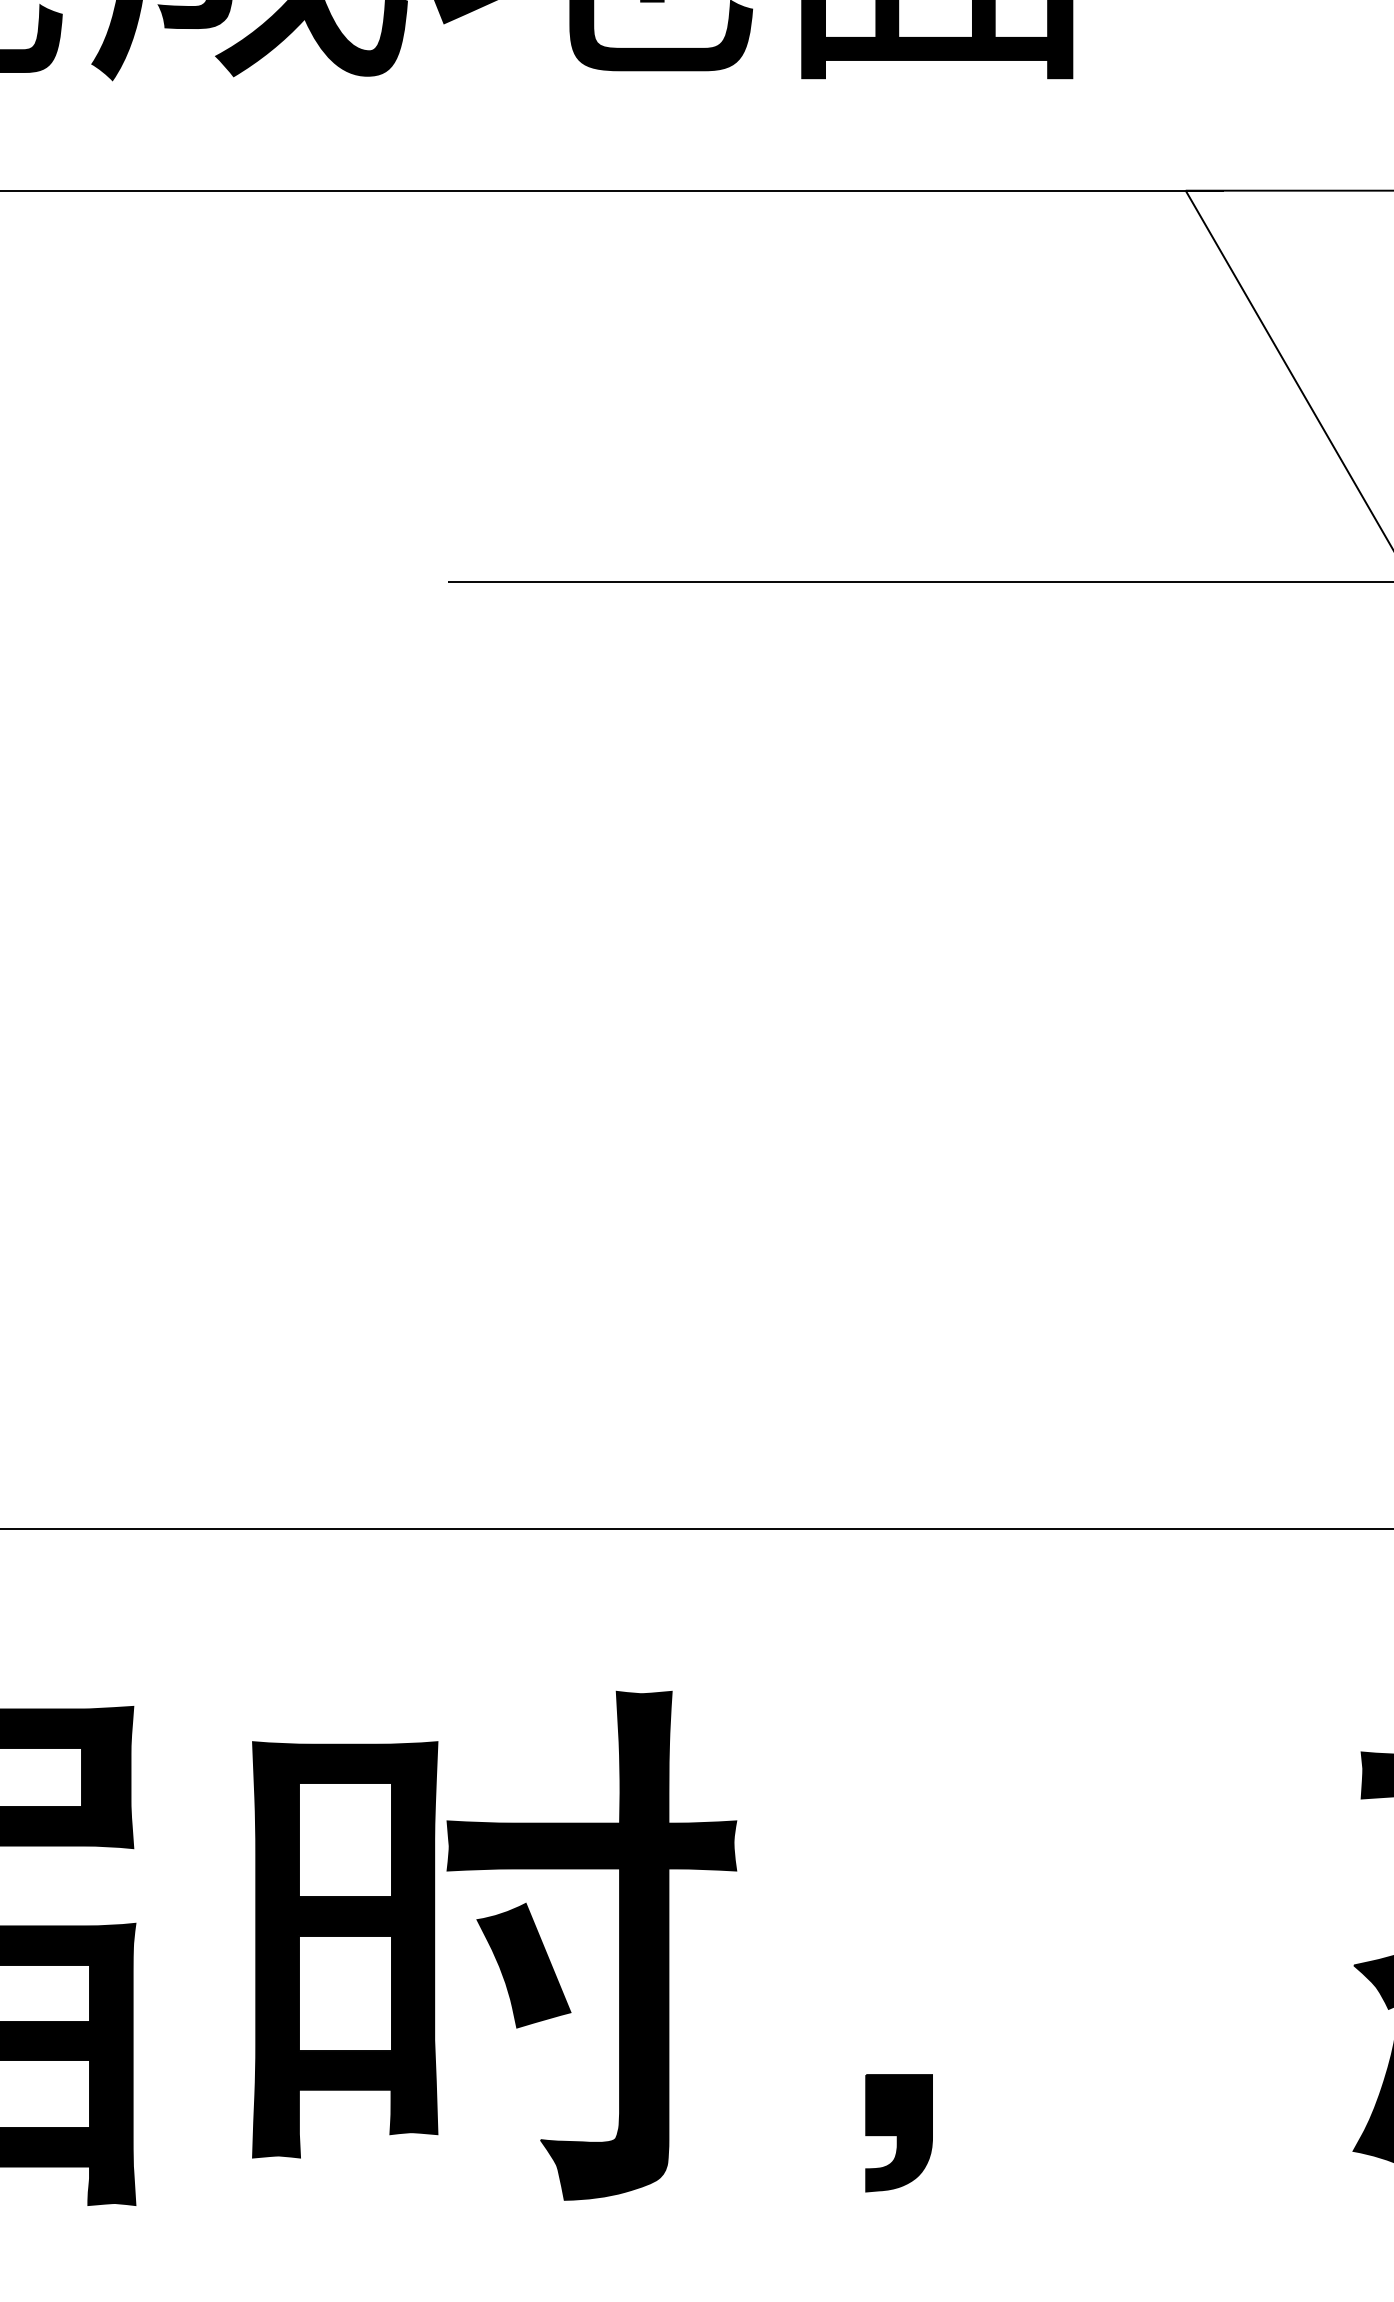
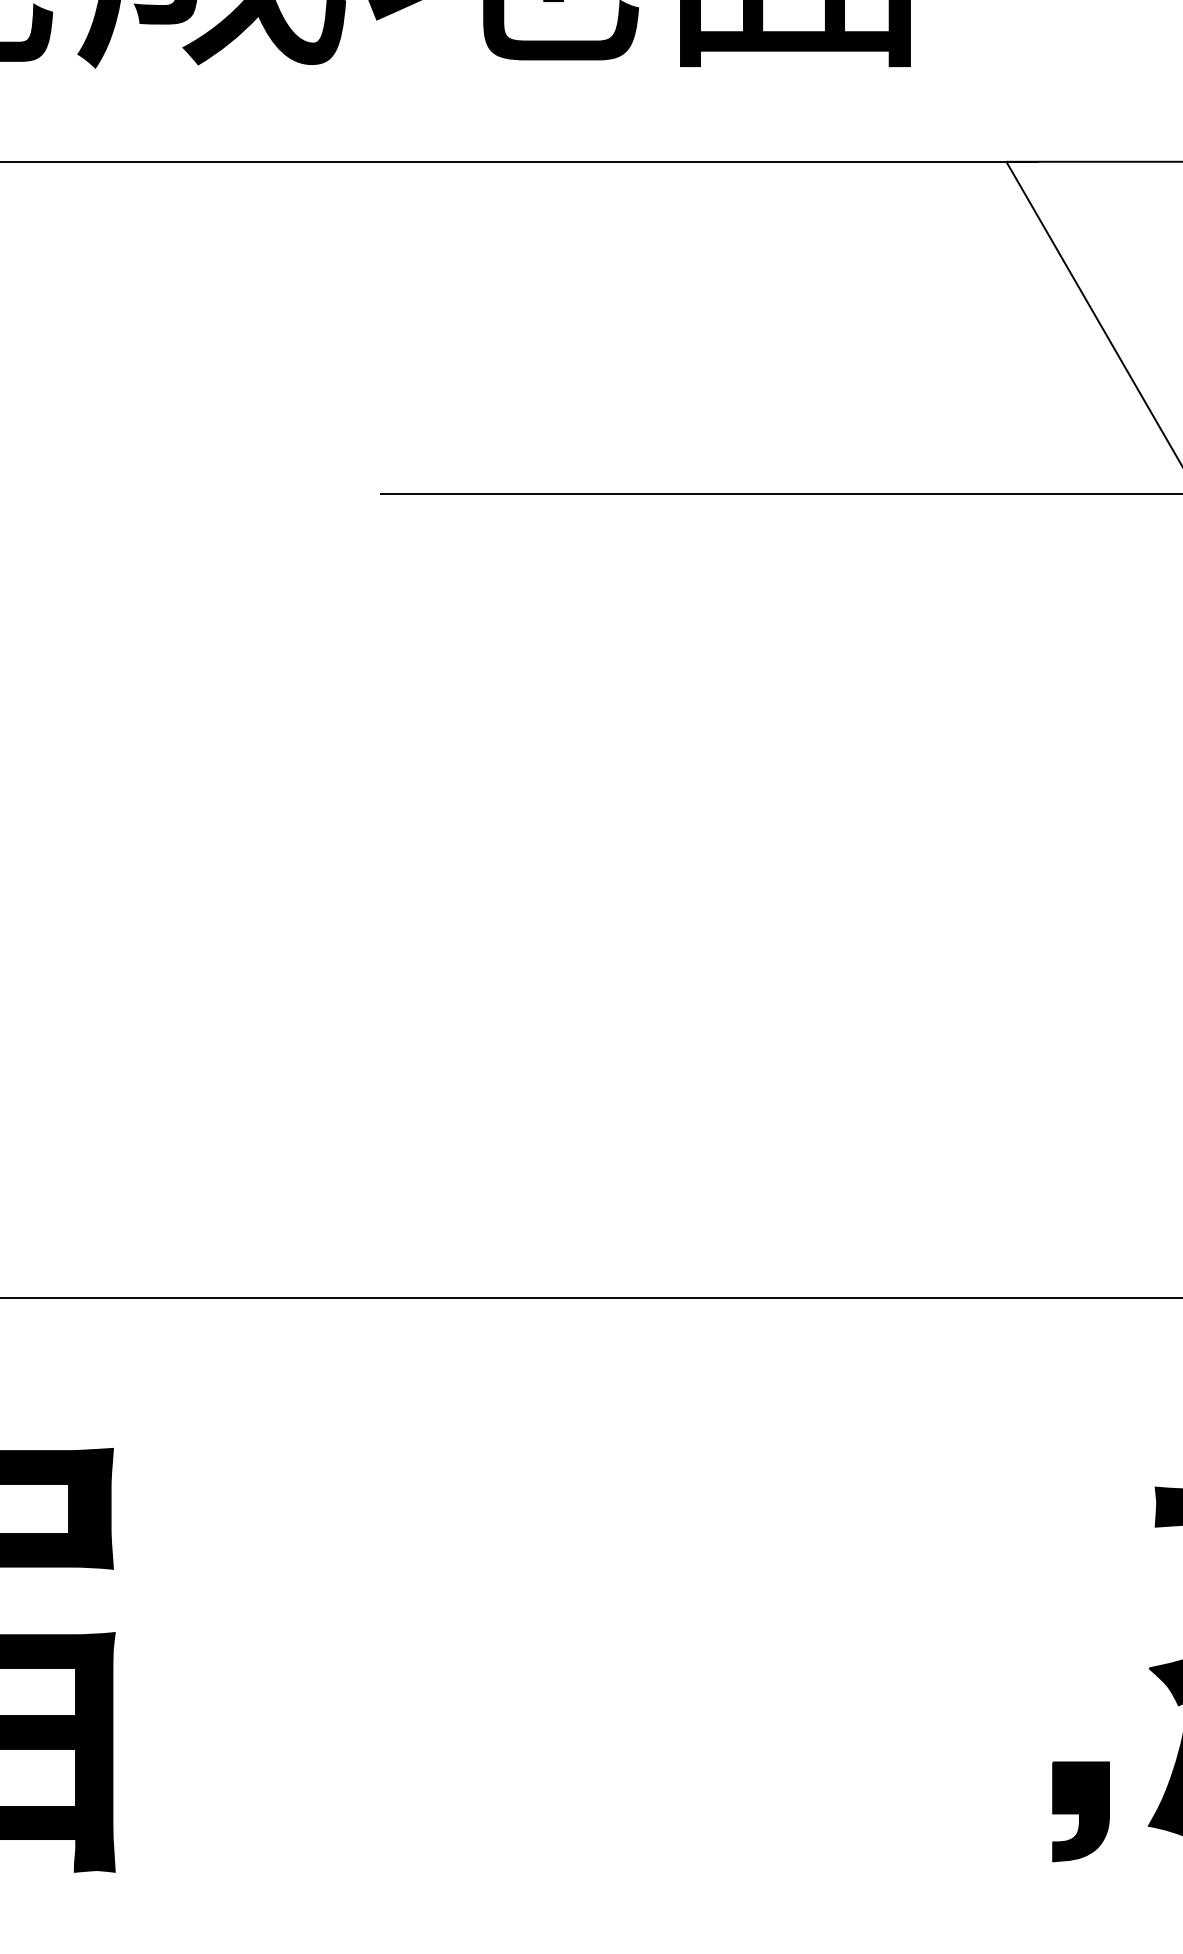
part: (494, 1945) -> (419, 1651), removed
part: (898, 2132) -> (1080, 1811), moved

